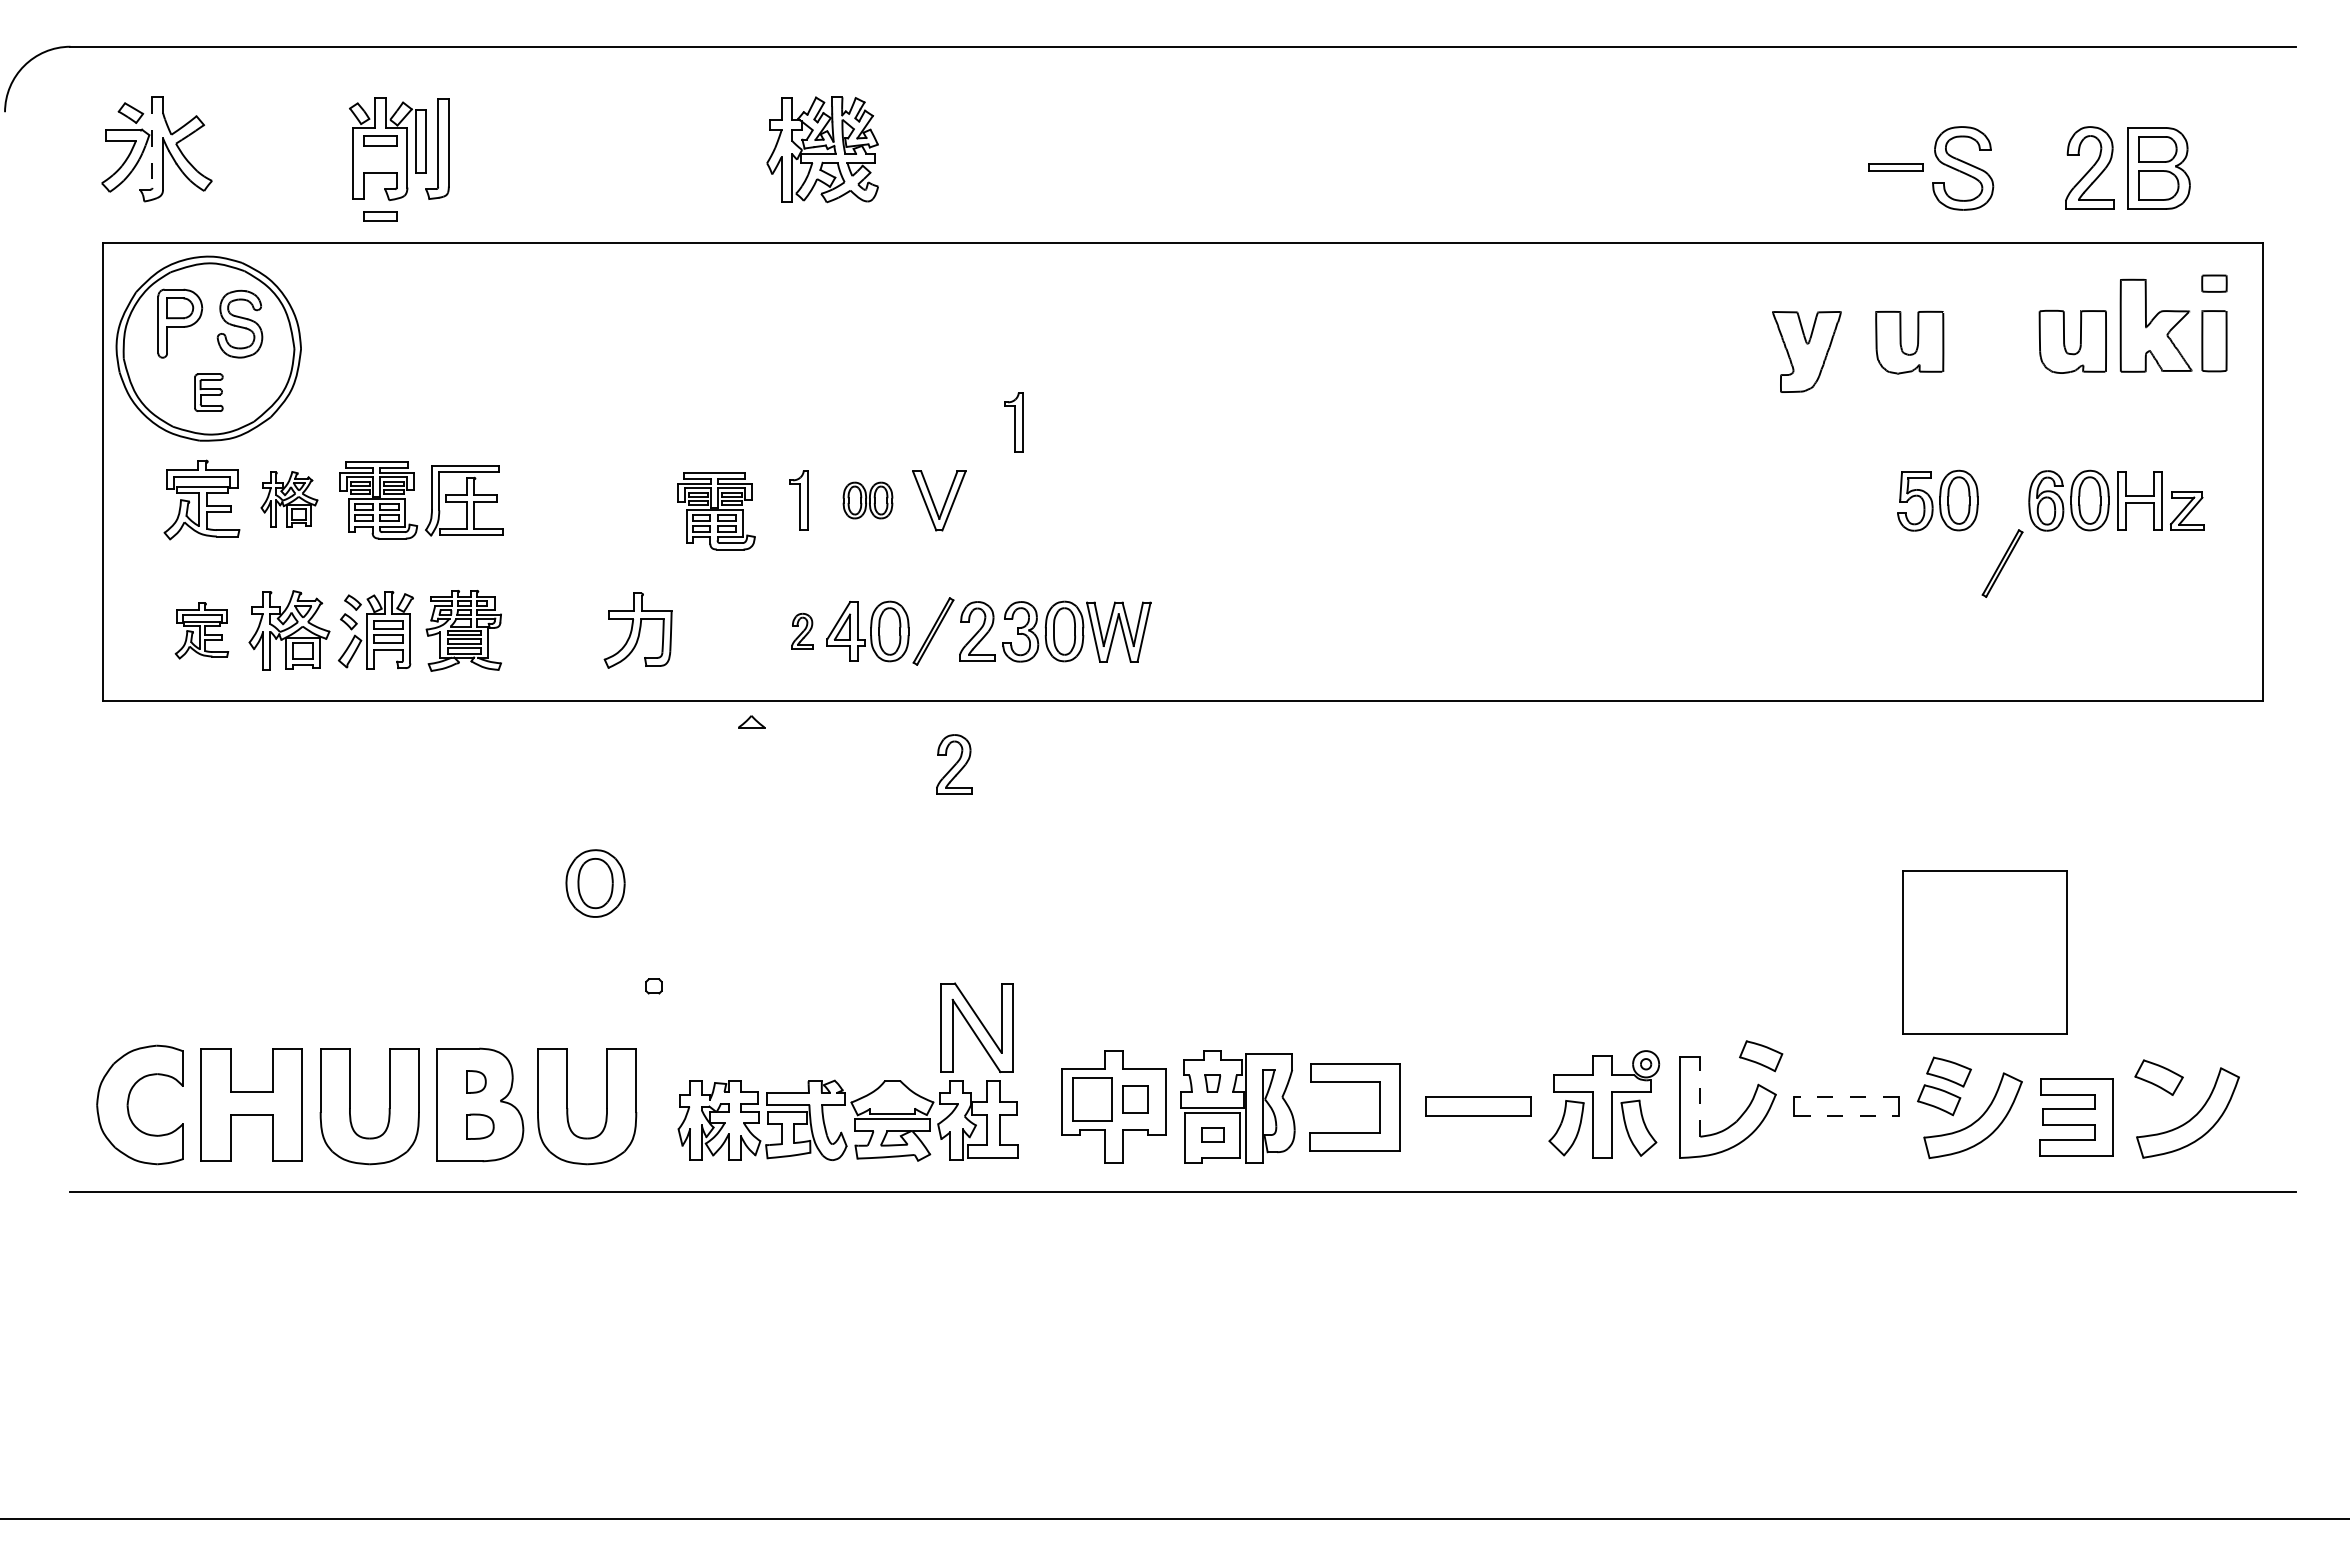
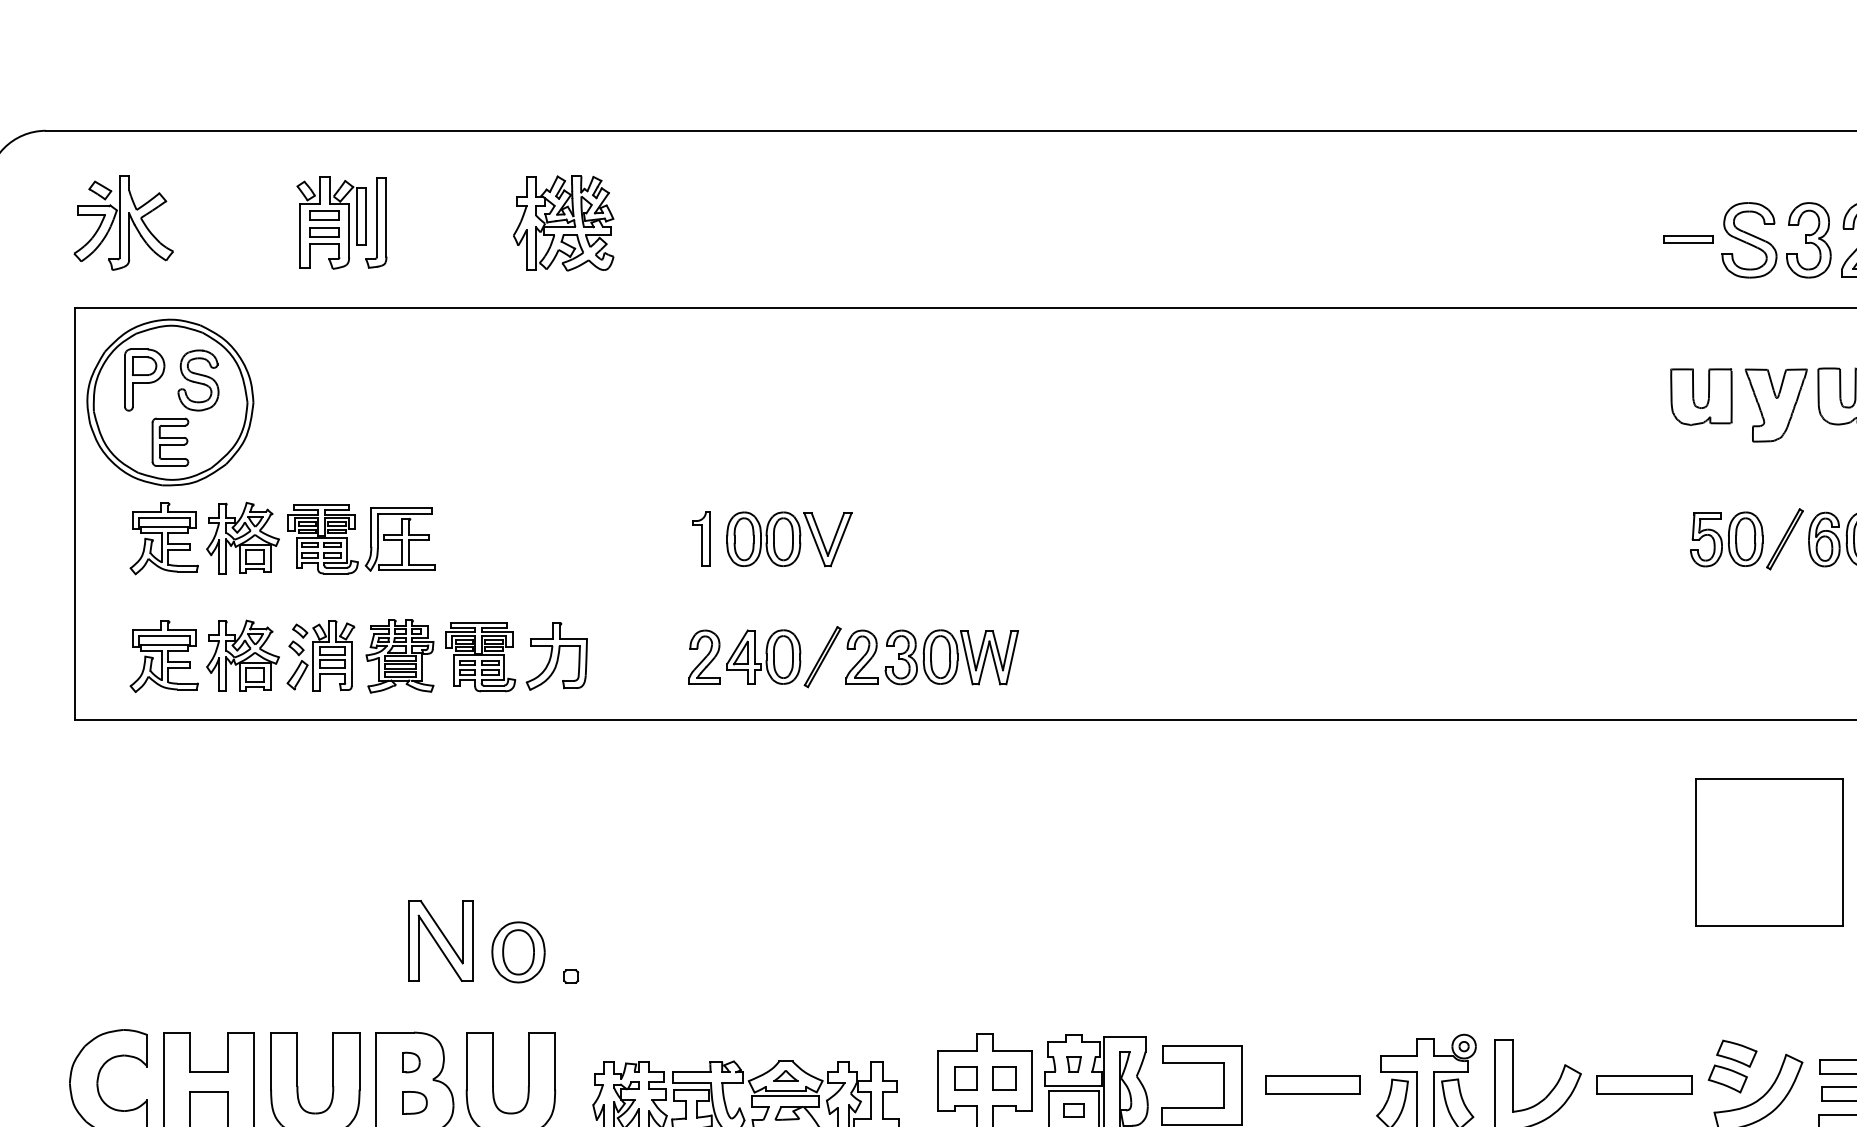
line: (152, 143) -> (119, 217), dashed -> solid
part: (822, 149) -> (563, 223), moved
part: (2029, 168) -> (1809, 240), added
part: (380, 216) -> (324, 232), moved
part: (1806, 351) -> (1775, 405), moved
part: (208, 392) -> (170, 441), size x1.43
part: (1013, 422) -> (894, 468), removed
part: (289, 499) -> (243, 538), size x1.43
part: (867, 500) -> (763, 539), size x1.67
part: (716, 511) -> (480, 657), moved
part: (2002, 563) -> (1784, 539), moved
part: (201, 630) -> (163, 656), size x1.43
part: (802, 631) -> (704, 657), size x1.67
part: (751, 721) -> (785, 1075), moved
part: (954, 764) -> (841, 776), removed
part: (595, 883) -> (518, 952), moved
part: (1984, 952) -> (1768, 852), moved
part: (976, 1027) -> (440, 940), moved
part: (1761, 1056) -> (1567, 1039), removed
line: (1700, 1096) -> (1513, 1075), dashed -> solid
line: (1846, 1096) -> (1644, 1075), dashed -> solid
part: (1092, 1099) -> (965, 1078), size x0.62
line: (1847, 1116) -> (1645, 1093), dashed -> solid

